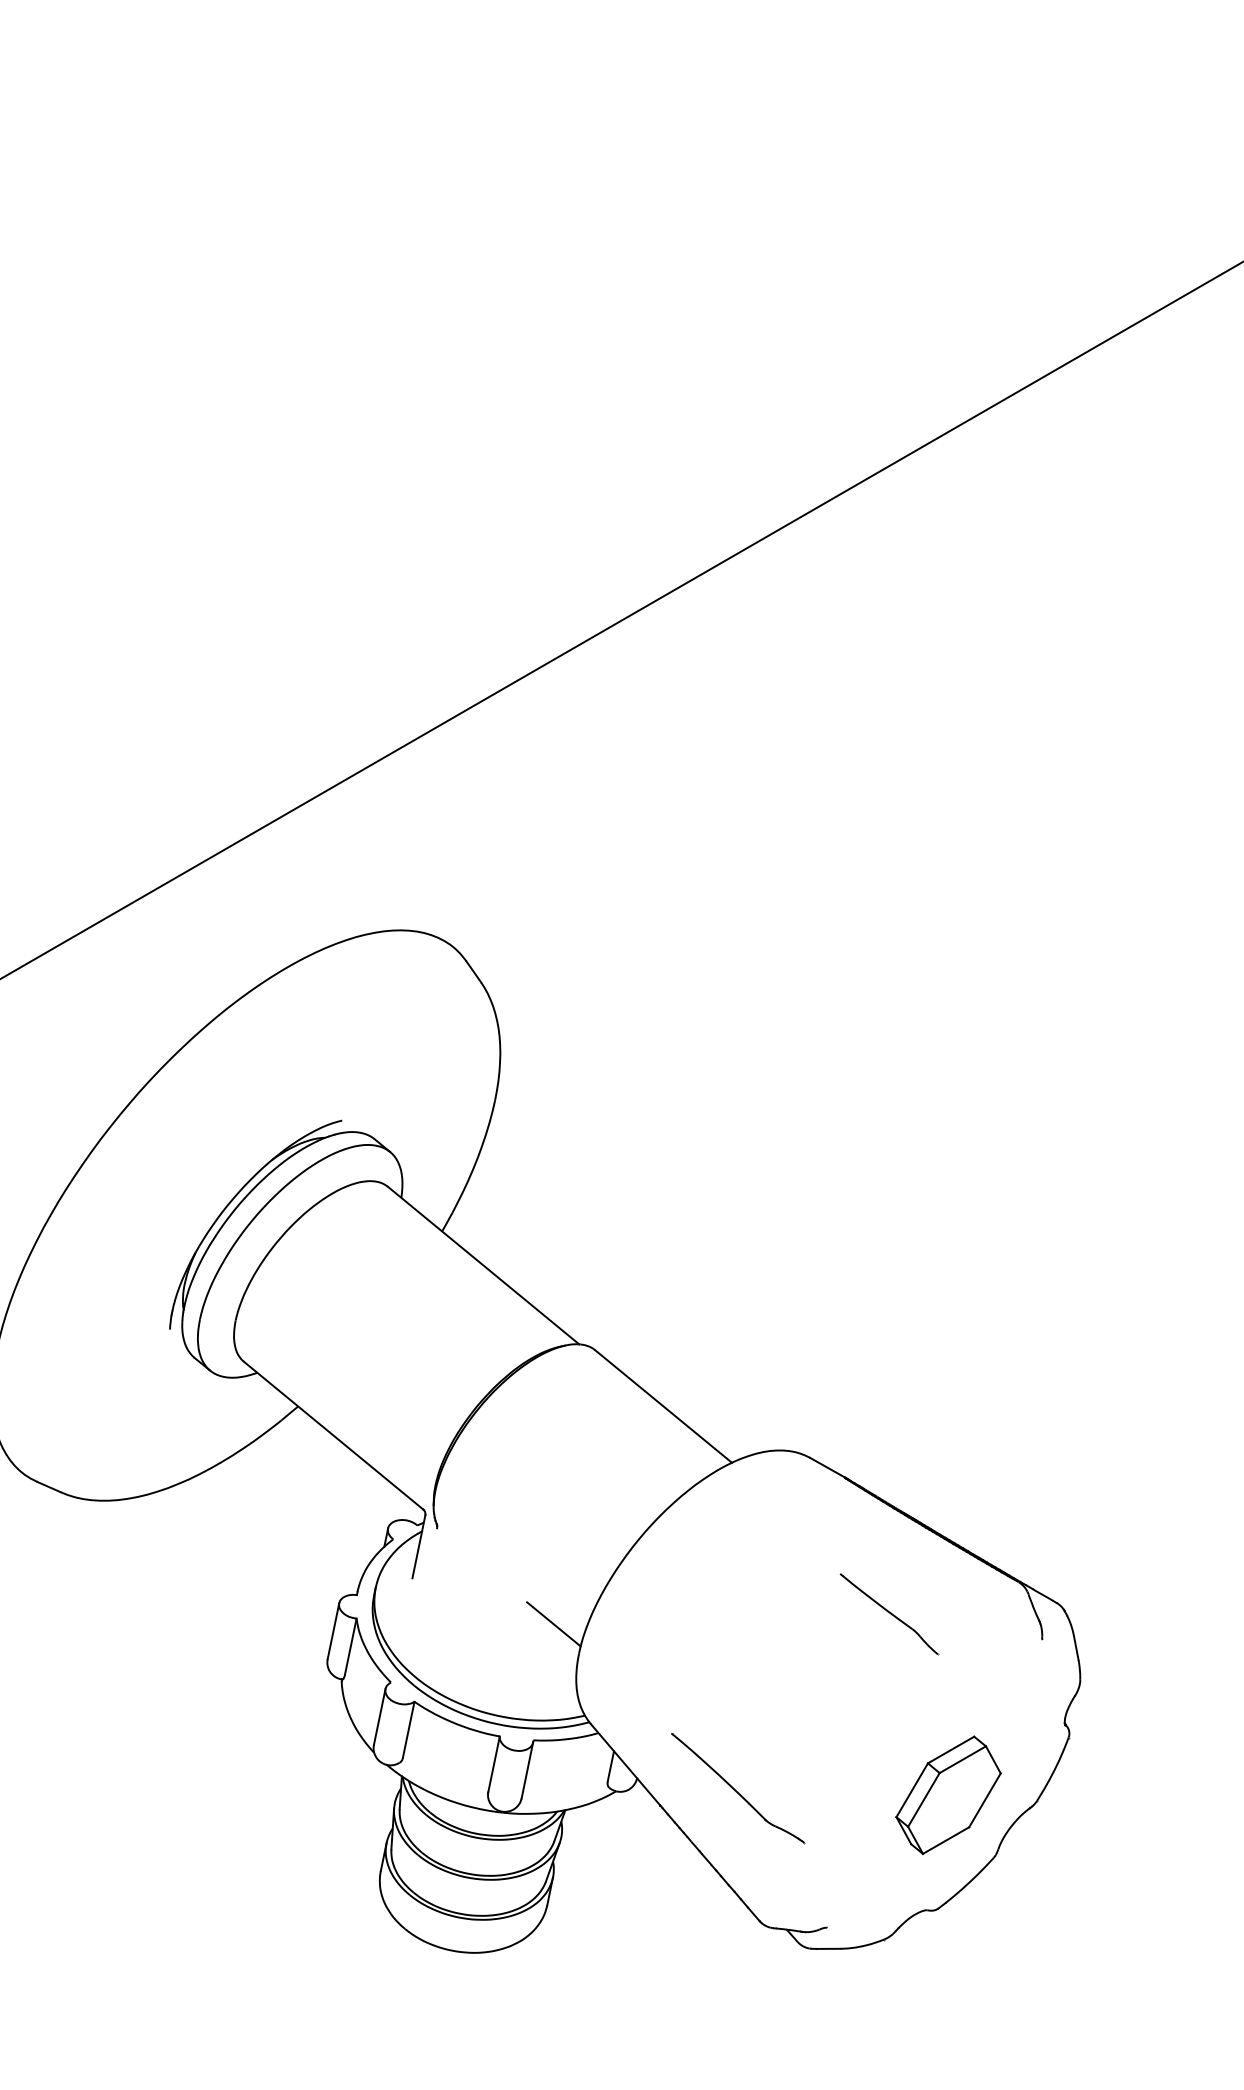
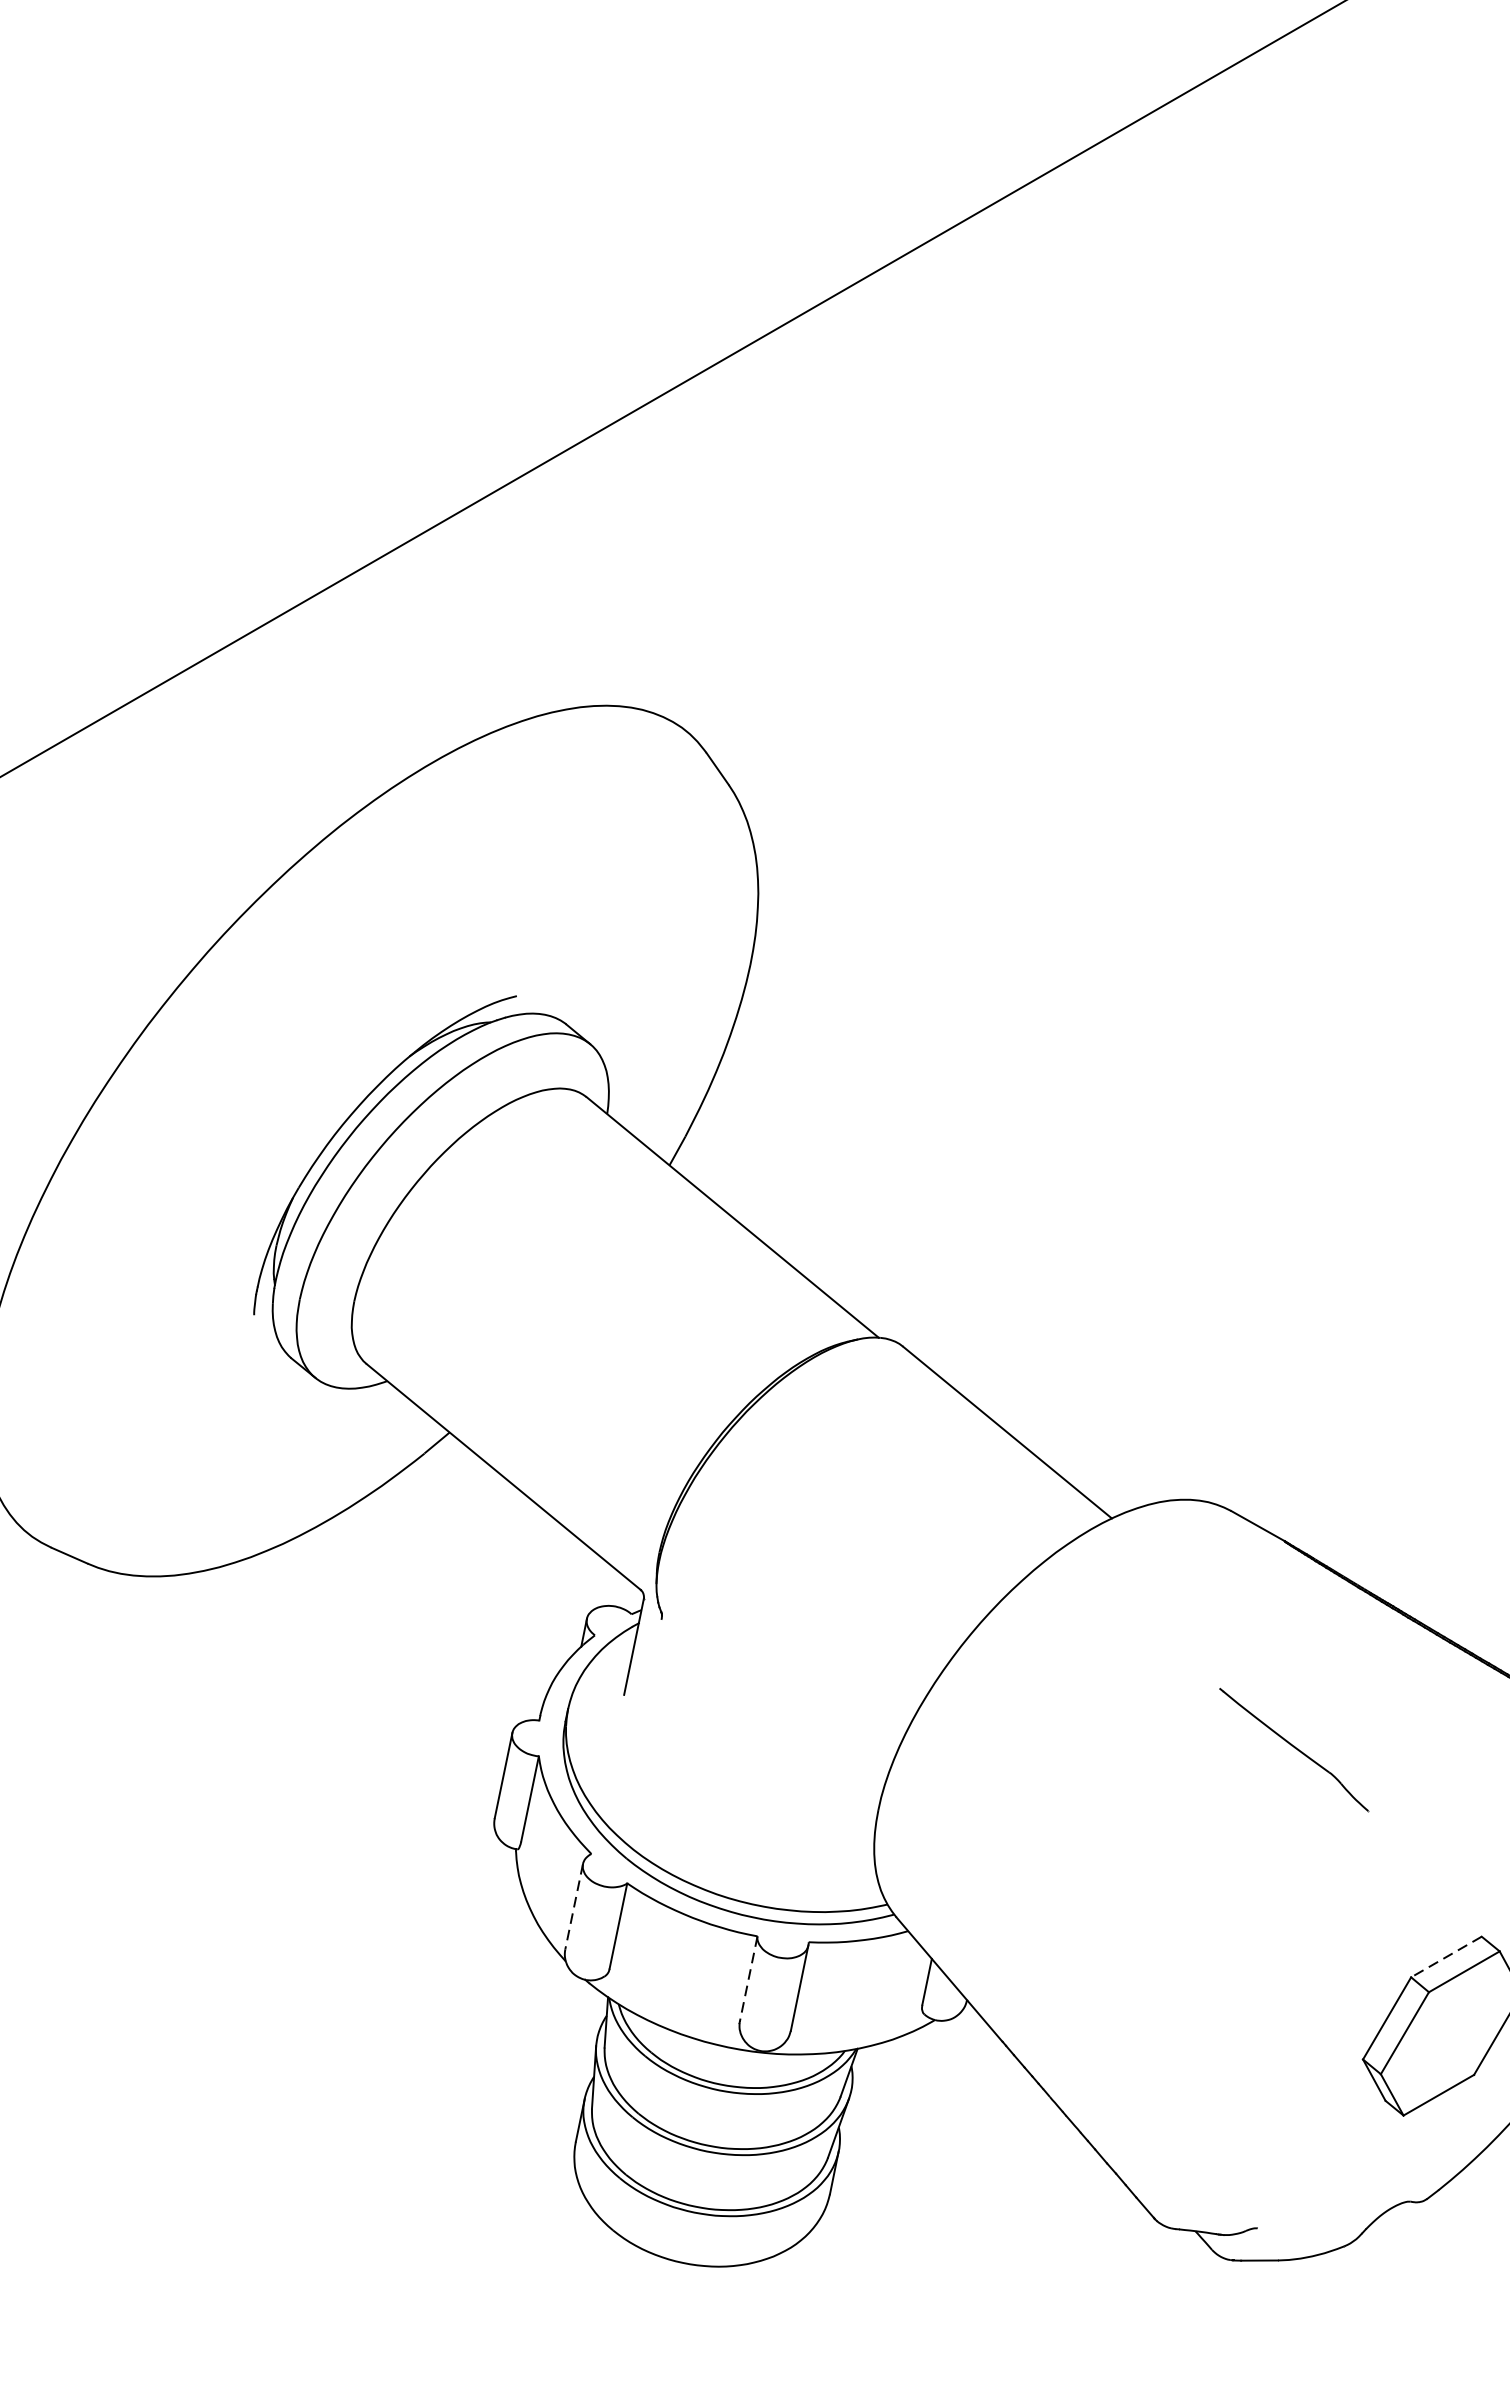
part: (889, 1614) -> (1294, 1750), moved
line: (553, 1624) -> (839, 1765), removed
line: (379, 1717) -> (573, 1907), solid -> dashed
line: (951, 1750) -> (1447, 1957), solid -> dashed
line: (494, 1764) -> (749, 1979), solid -> dashed
part: (738, 1788) -> (1121, 2015), removed

